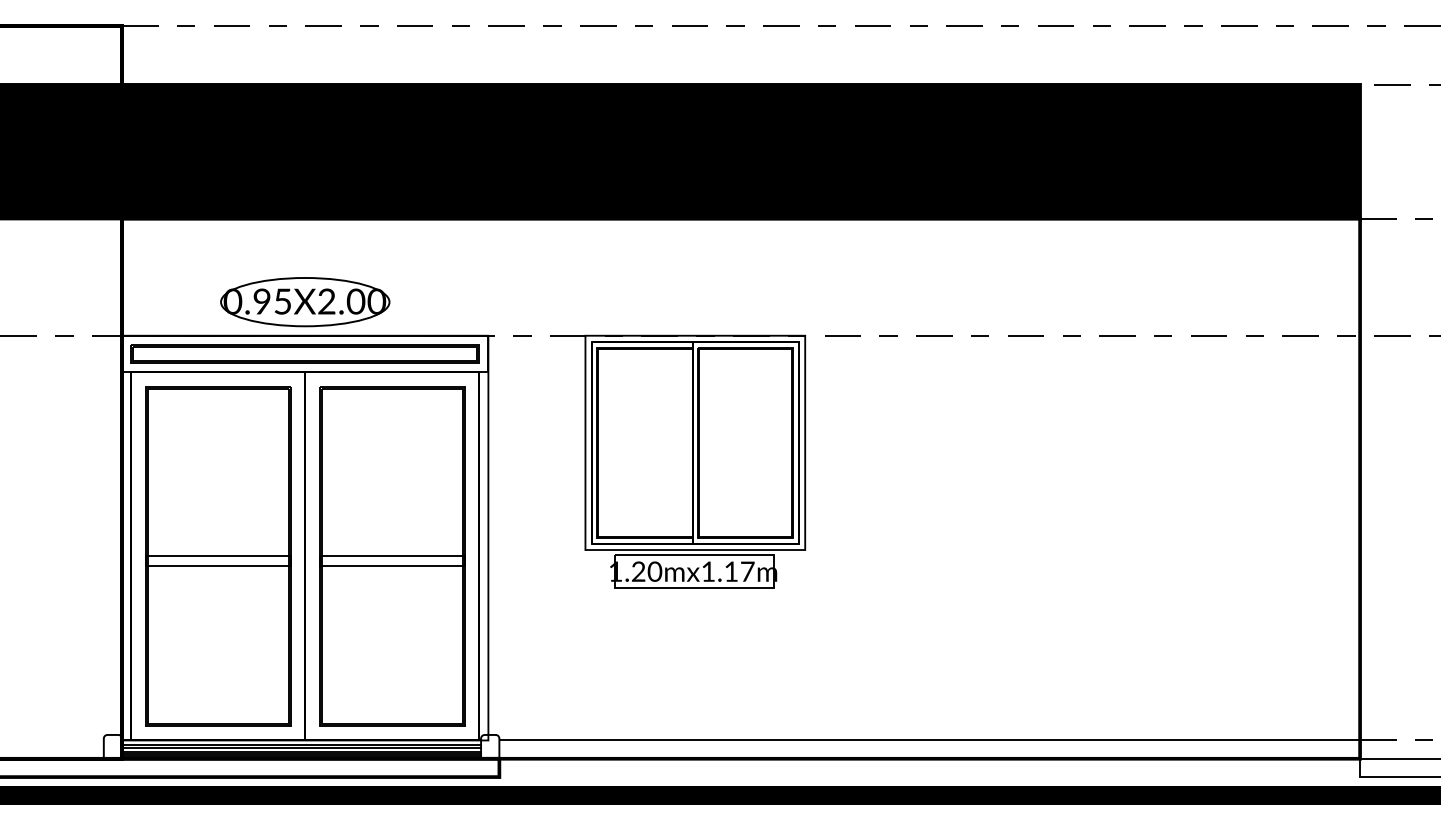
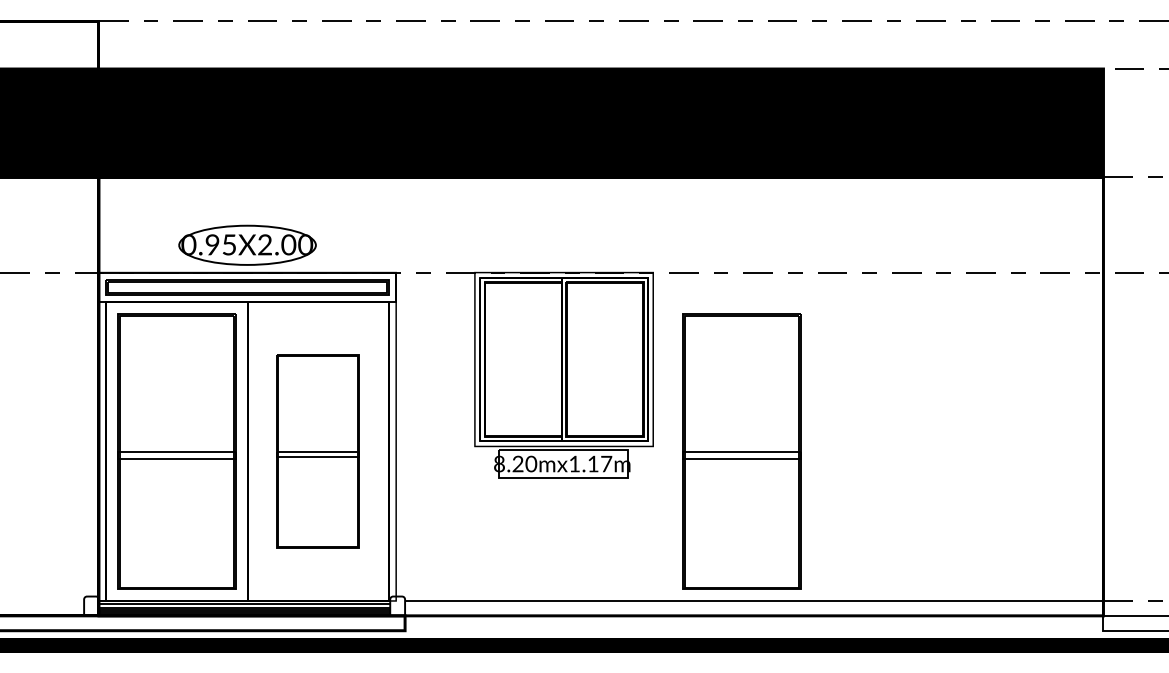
part: (391, 556) -> (317, 451), size x0.7
part: (913, 556) -> (741, 451), added
text: (615, 572) -> (499, 464), 1.20mx1.17m -> 8.20mx1.17m

